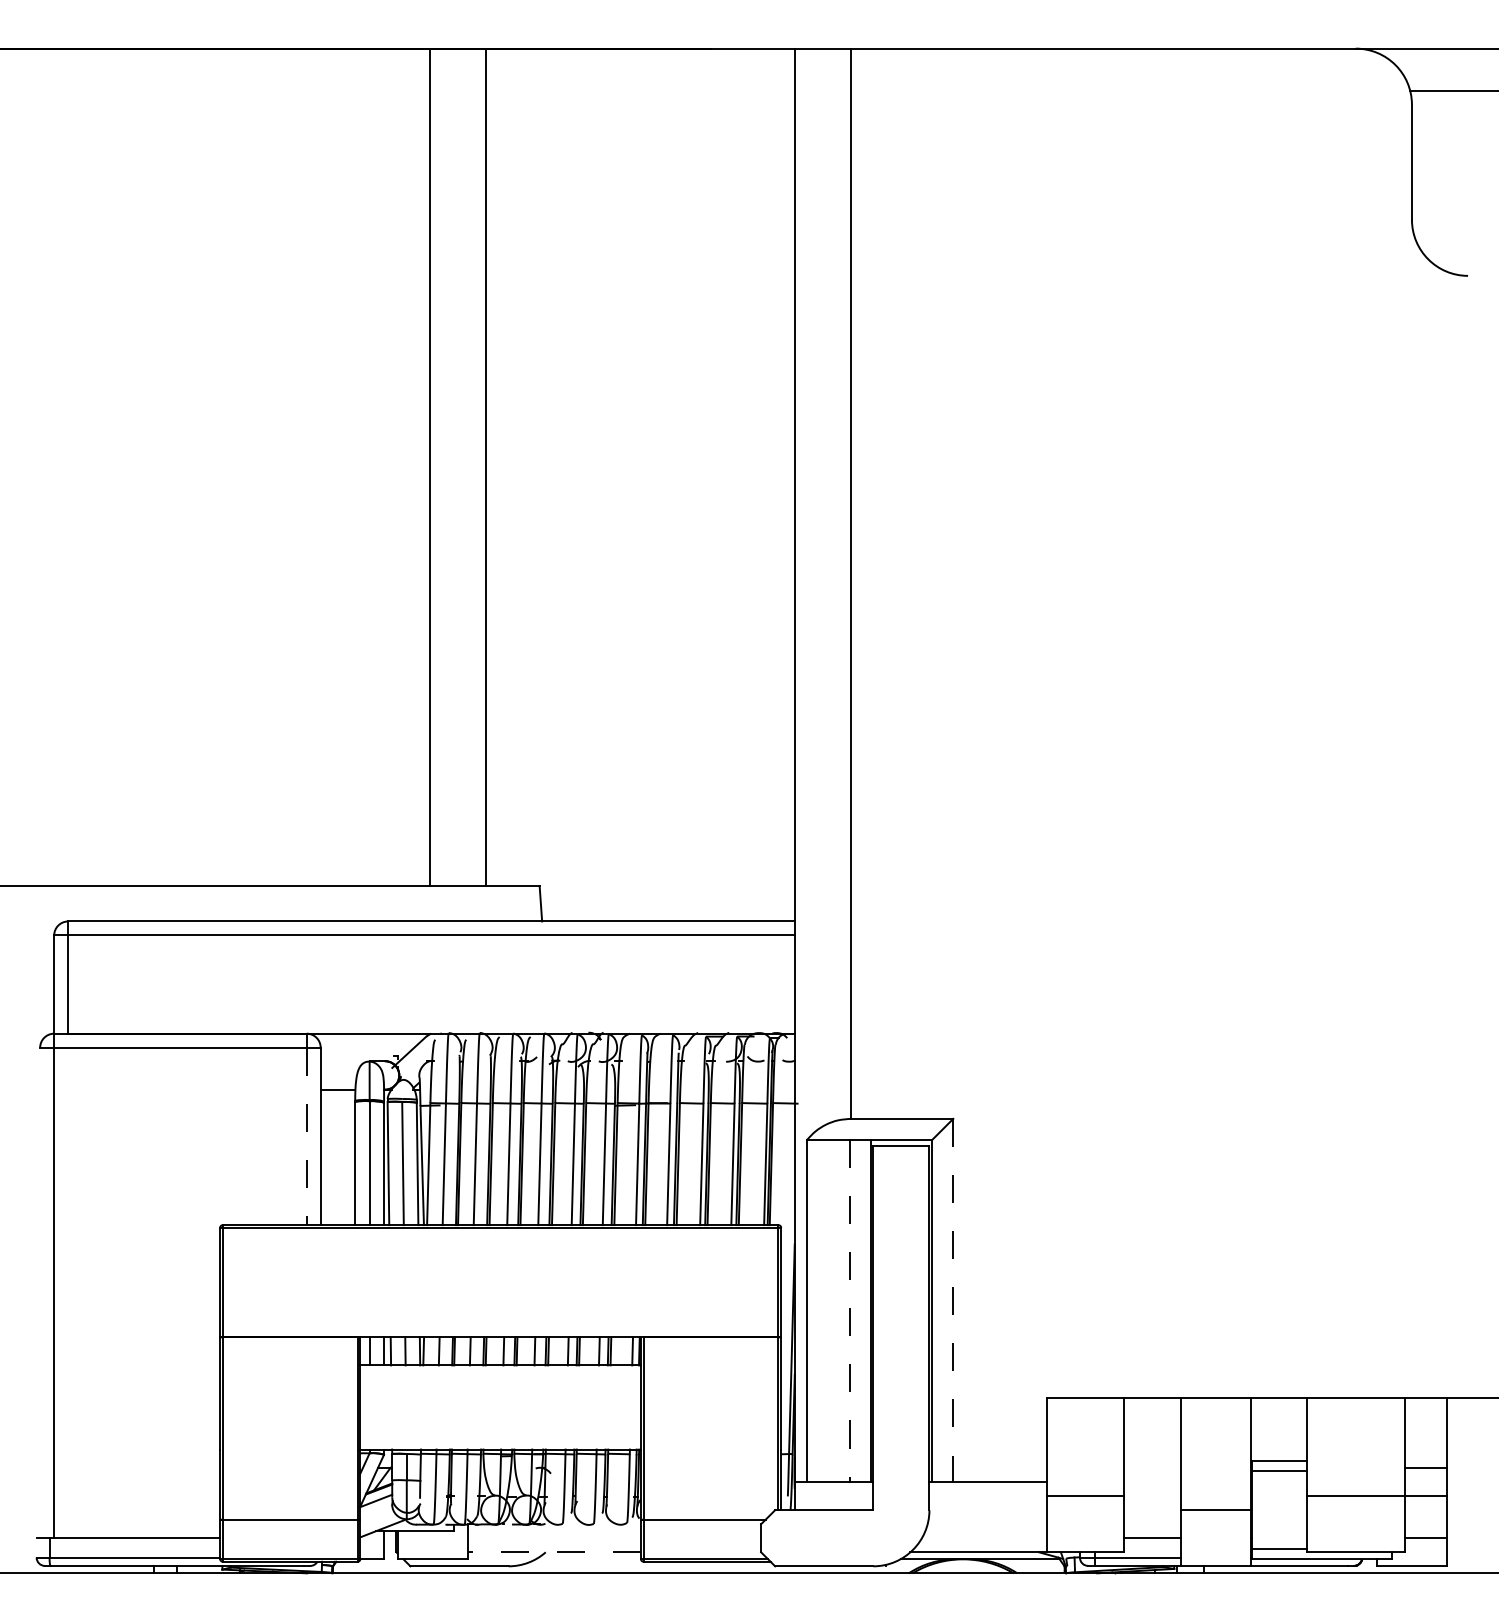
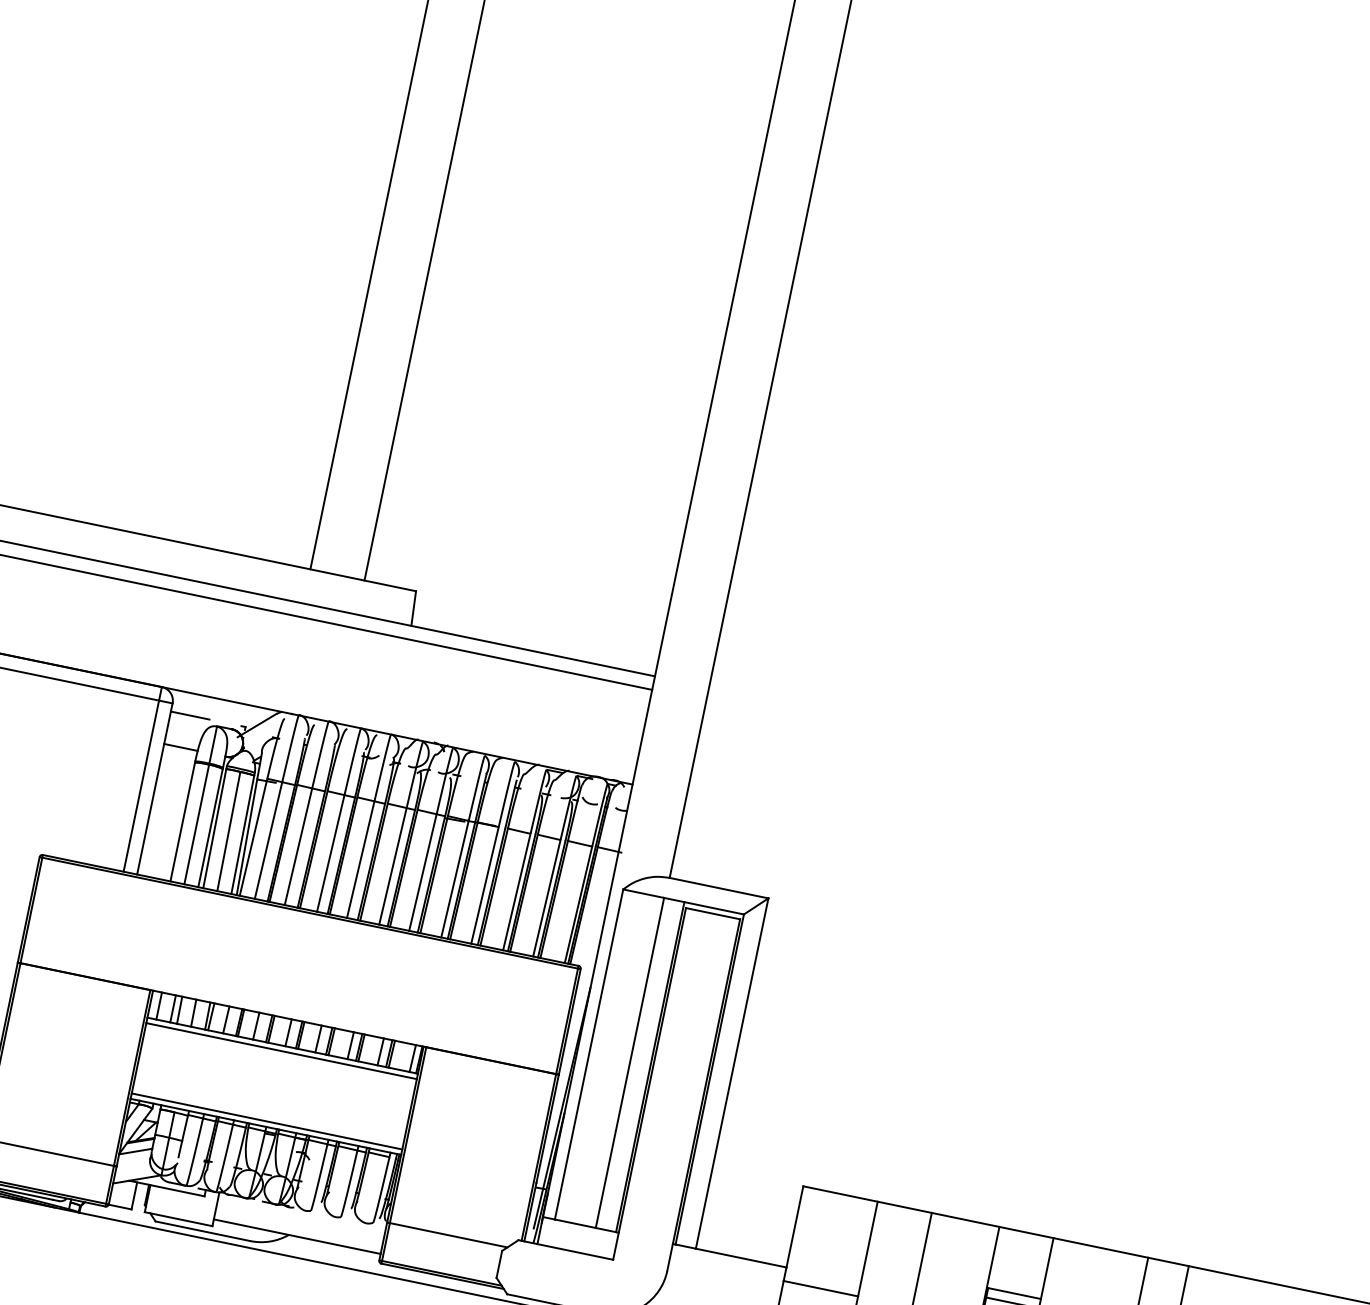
line: (340, 1056) -> (189, 715), added
line: (306, 1136) -> (141, 786), dashed -> solid
line: (953, 1300) -> (732, 1073), dashed -> solid
line: (849, 1311) -> (629, 1063), dashed -> solid
line: (500, 1371) -> (281, 1051), added
line: (500, 1443) -> (266, 1120), added
line: (553, 1552) -> (296, 1236), dashed -> solid

